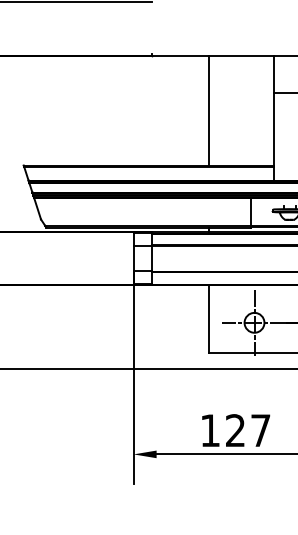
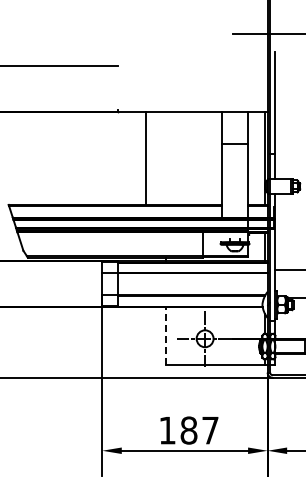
line: (209, 110) -> (146, 158), moved
line: (209, 318) -> (166, 335), solid -> dashed
text: (234, 430) -> (188, 430), 127 -> 187

